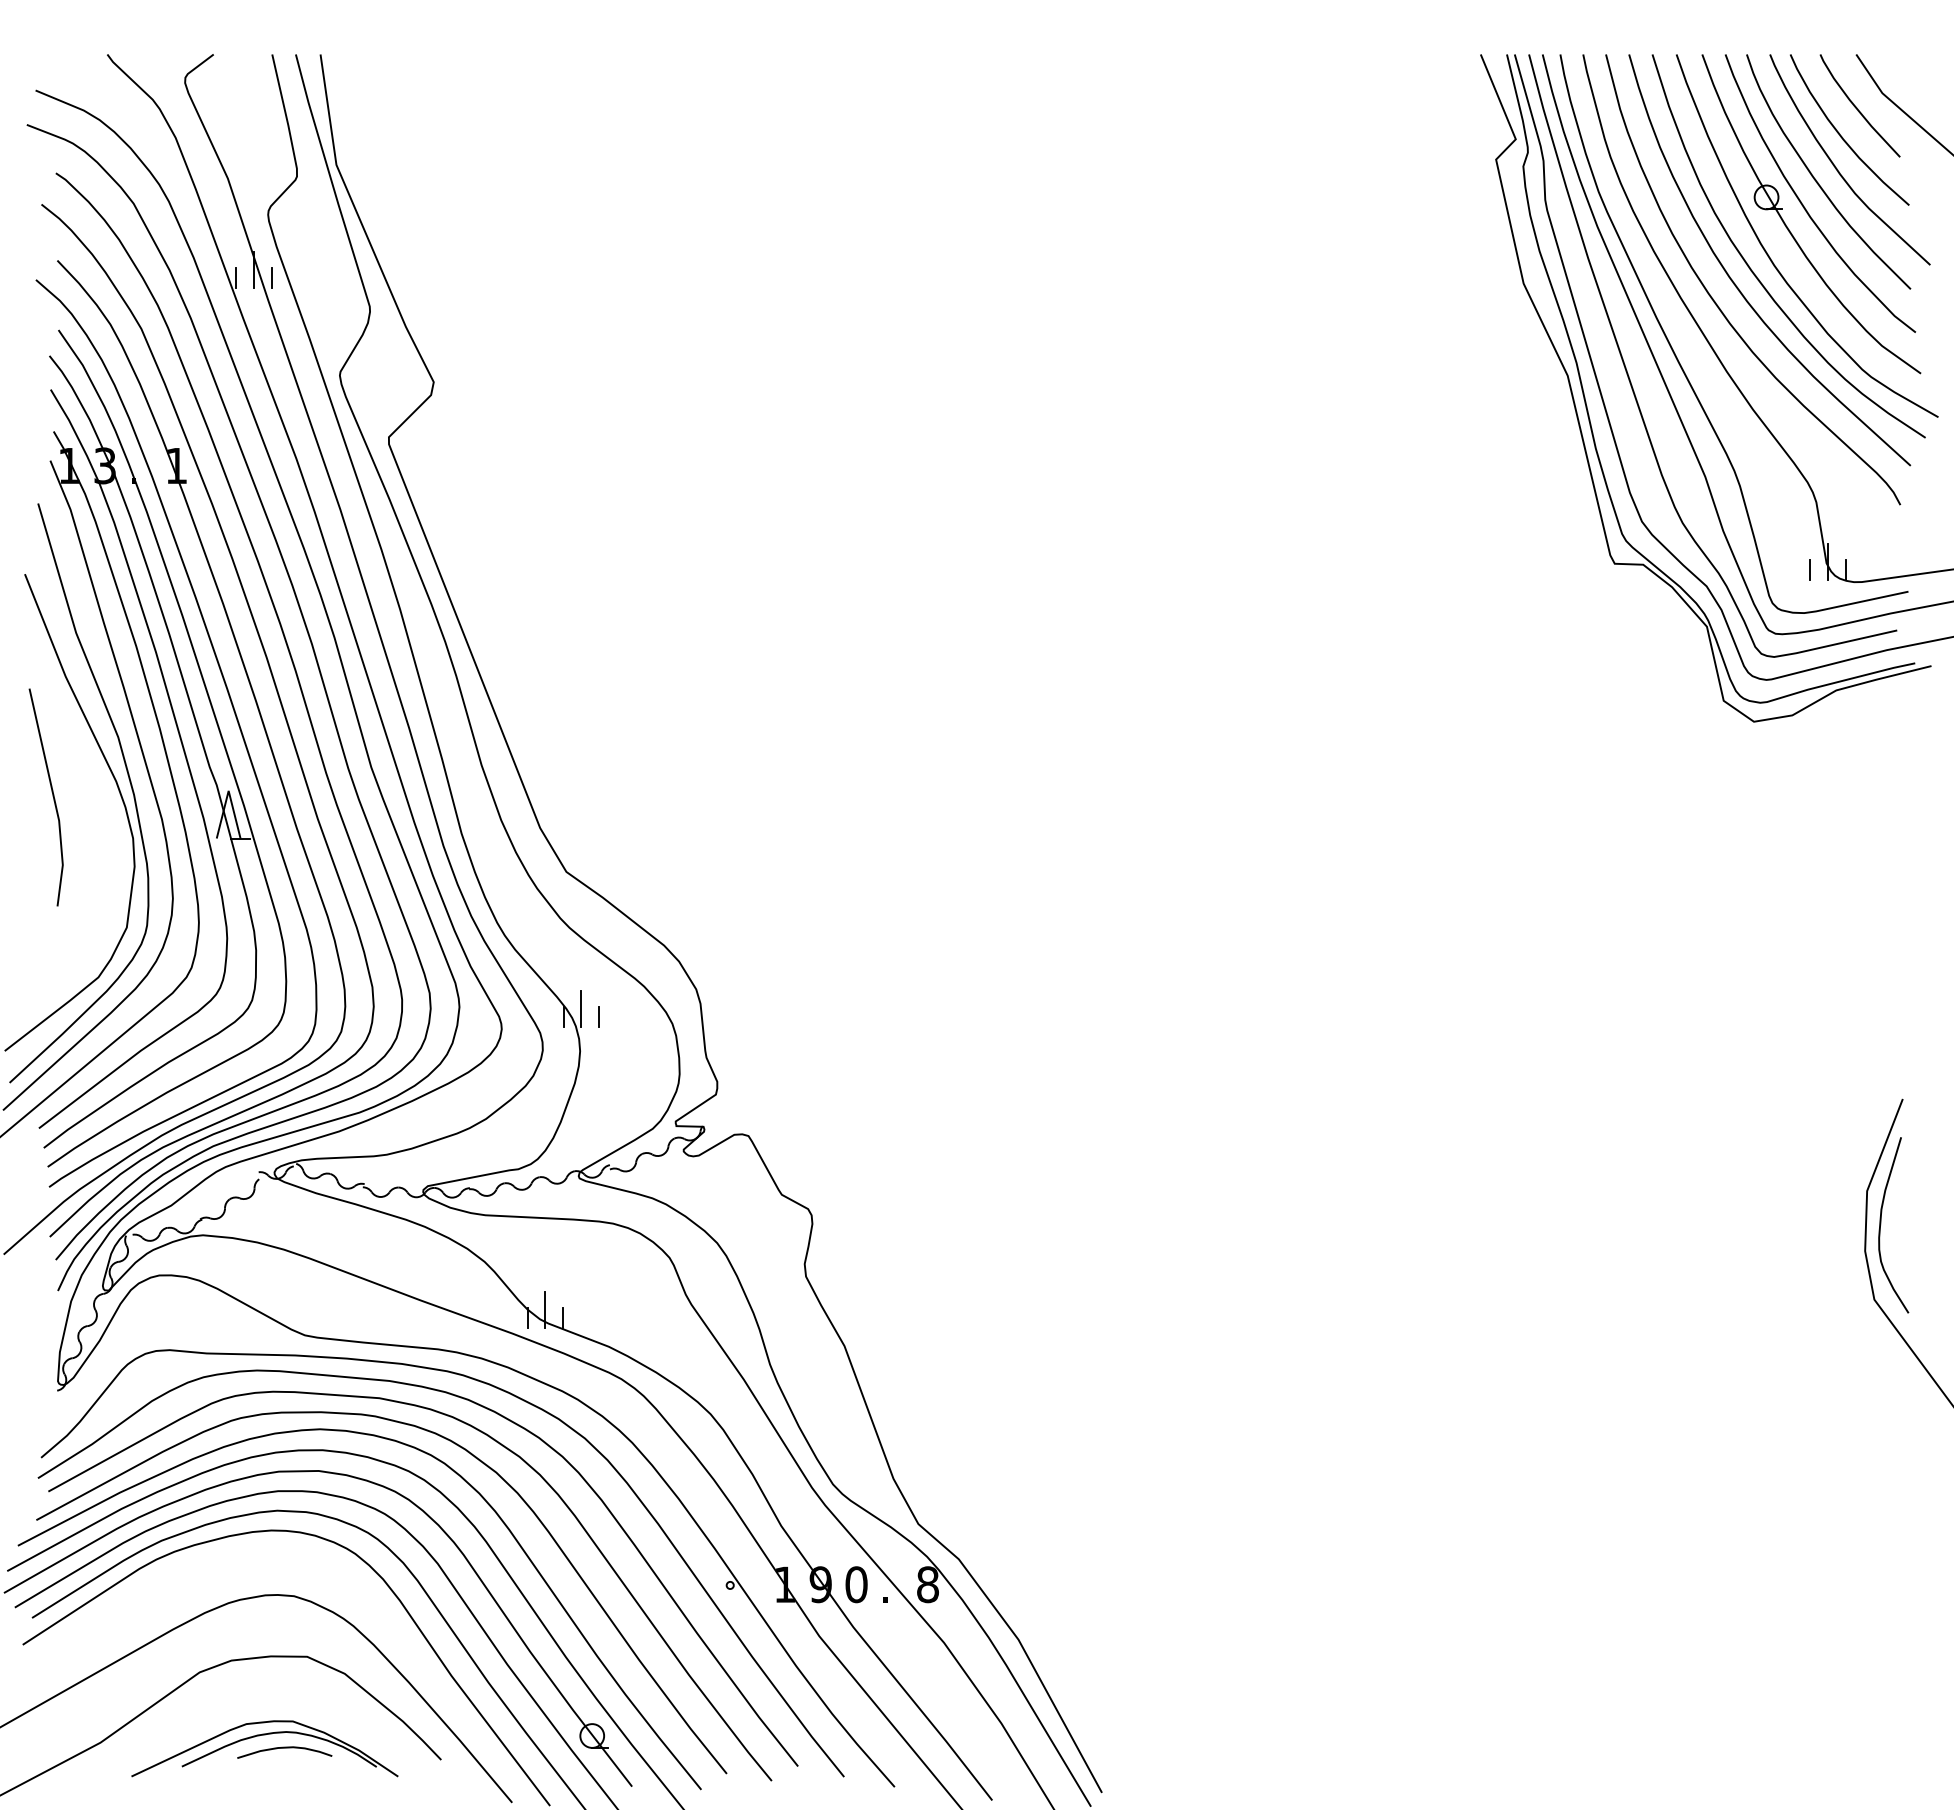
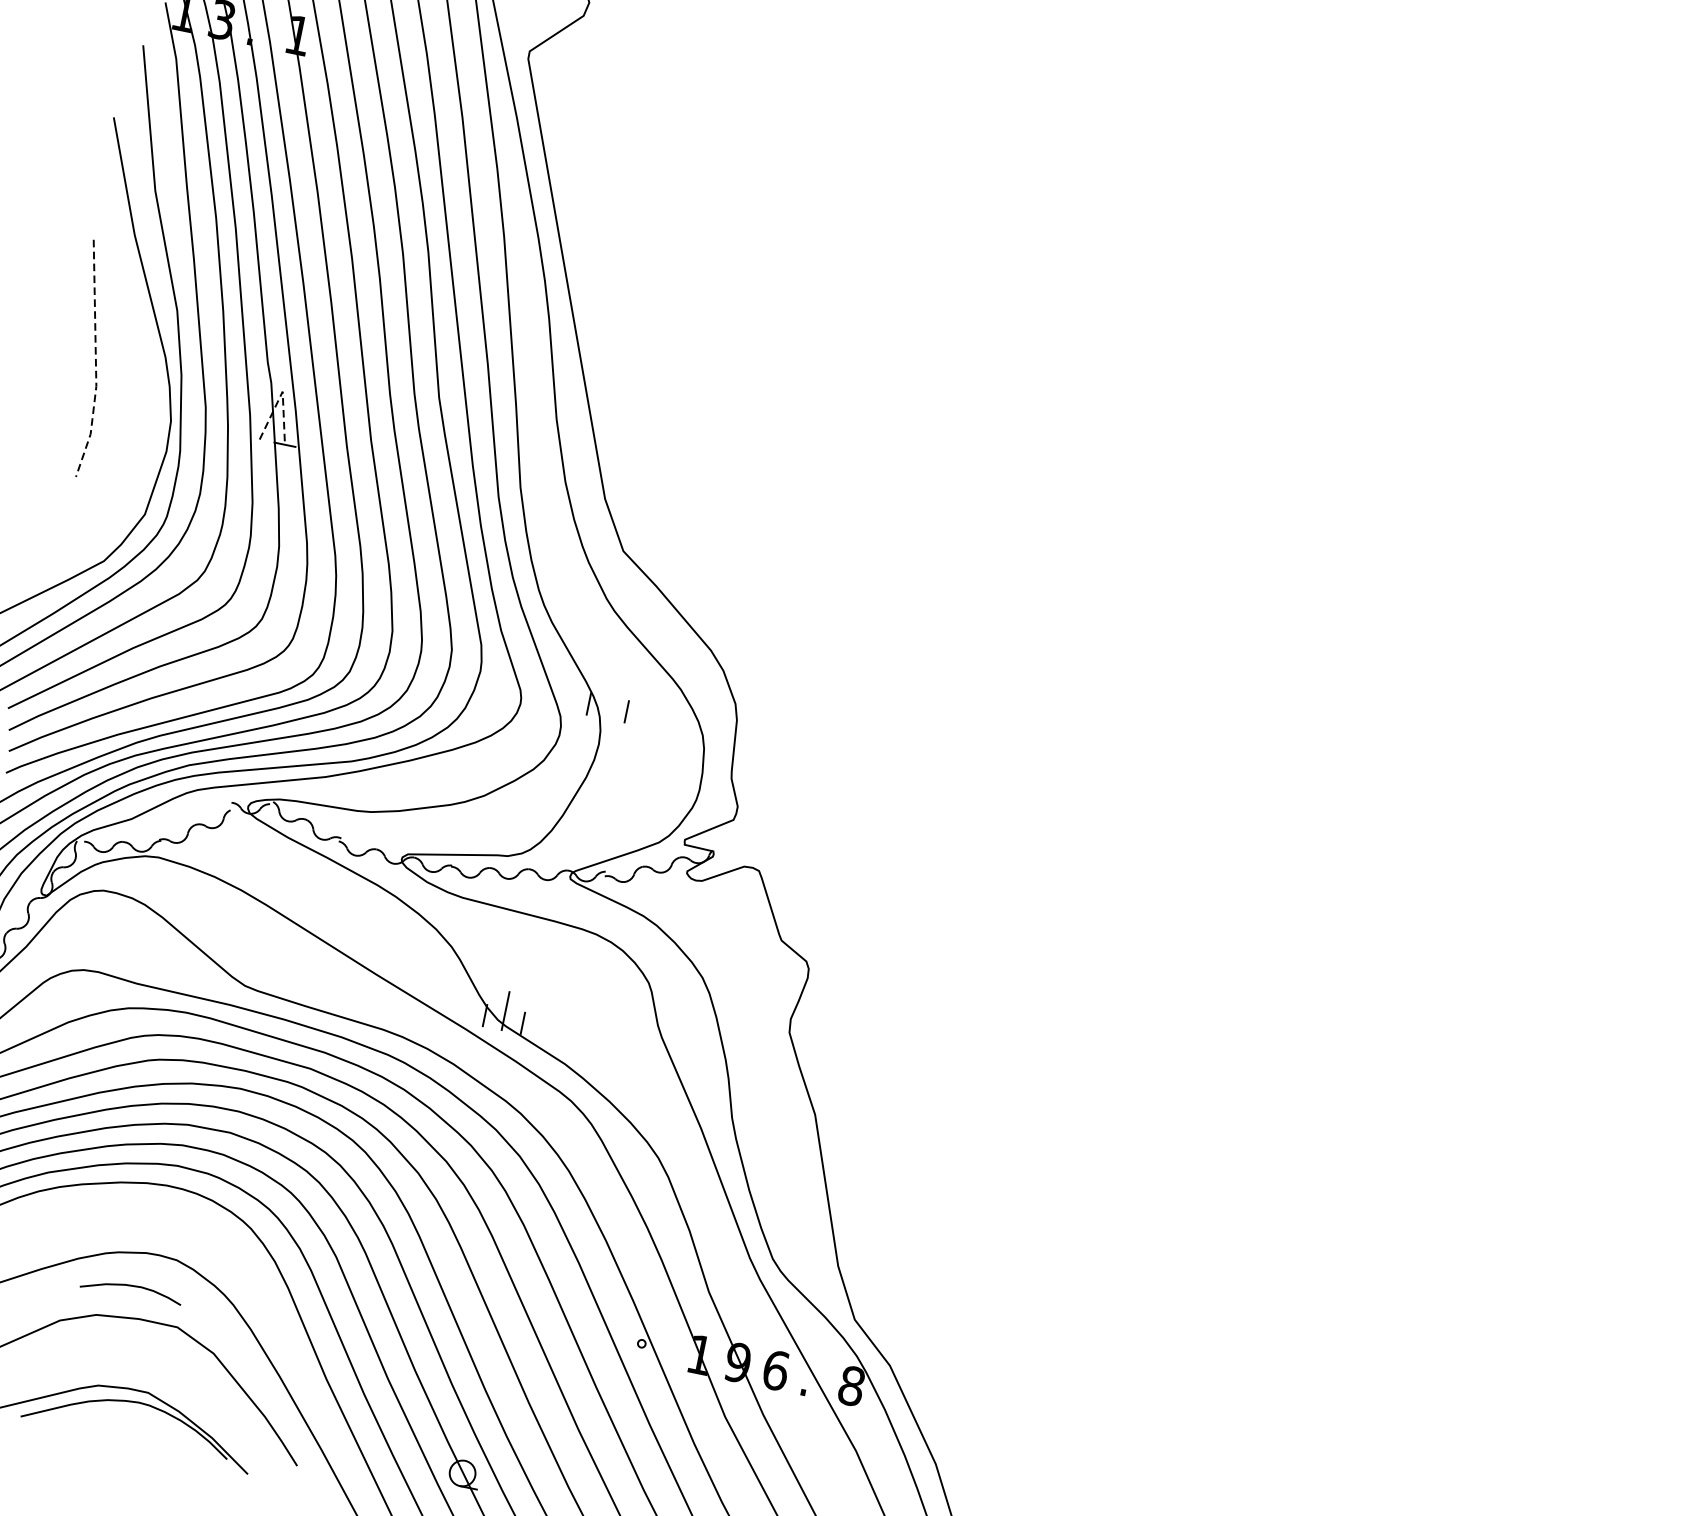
line: (228, 790) -> (282, 391), solid -> dashed
line: (54, 798) -> (96, 361), solid -> dashed
line: (581, 1008) -> (609, 699), removed
text: (856, 1584) -> (775, 1370), 0 -> 6
curve: (284, 1748) -> (131, 1286), moved

